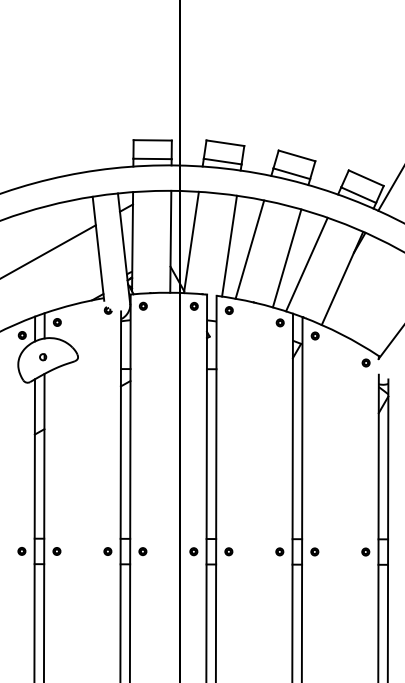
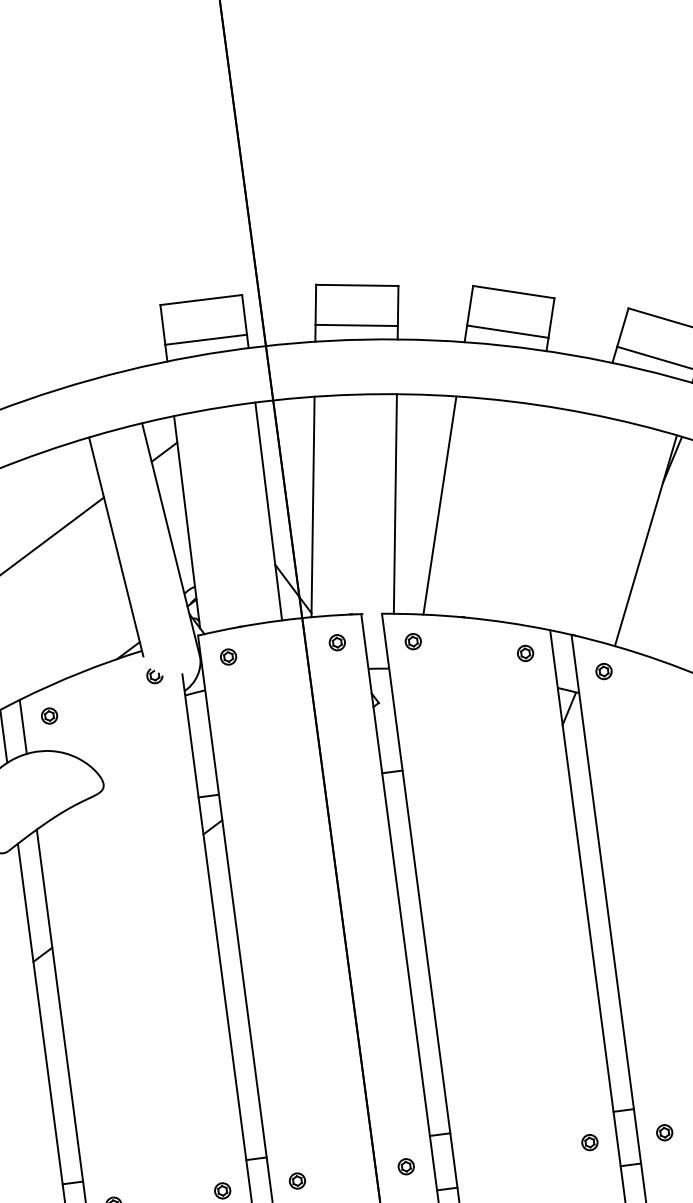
line: (286, 258) -> (520, 514), removed
line: (306, 264) -> (564, 521), removed
part: (43, 357) -> (29, 794), removed
part: (228, 551) -> (480, 1156), removed

